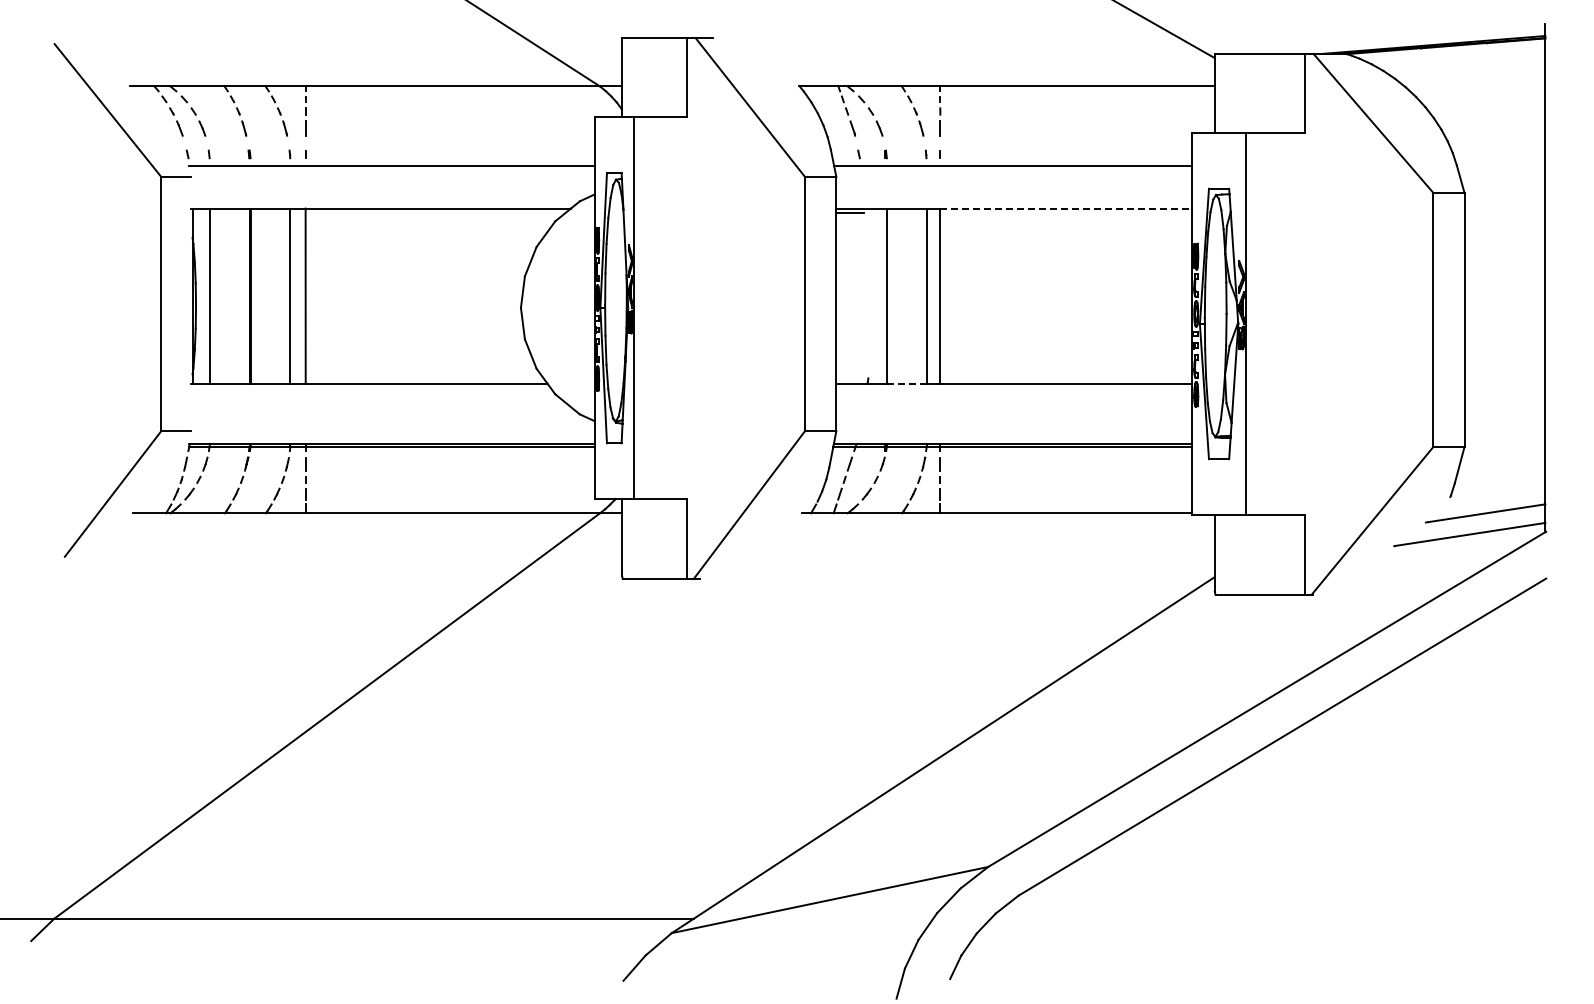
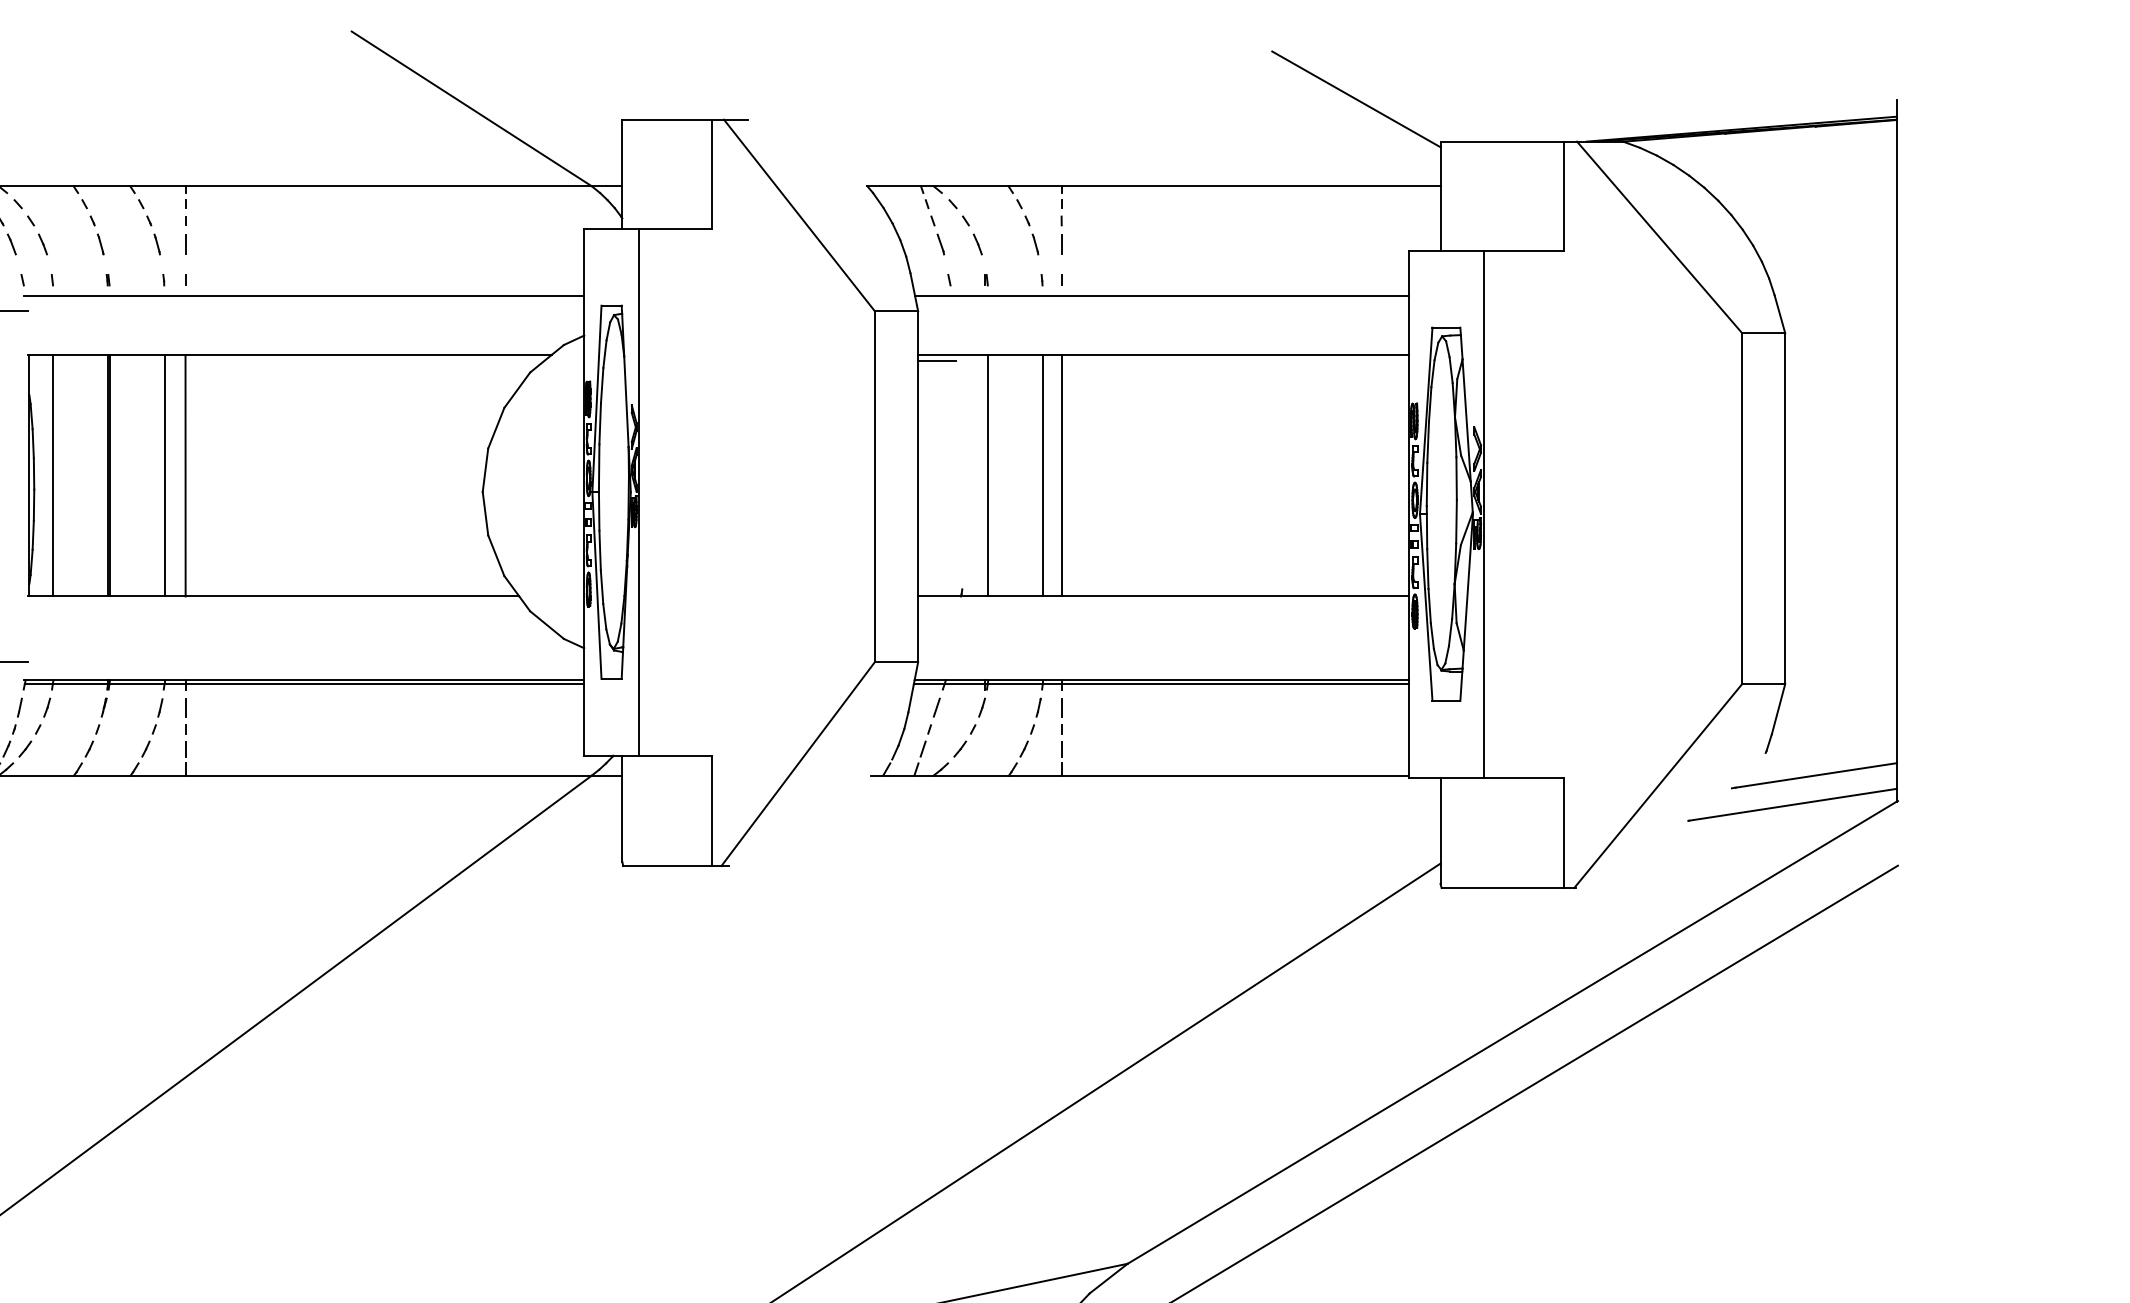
line: (1066, 208) -> (1235, 354), dashed -> solid
line: (906, 383) -> (1014, 596), dashed -> solid

